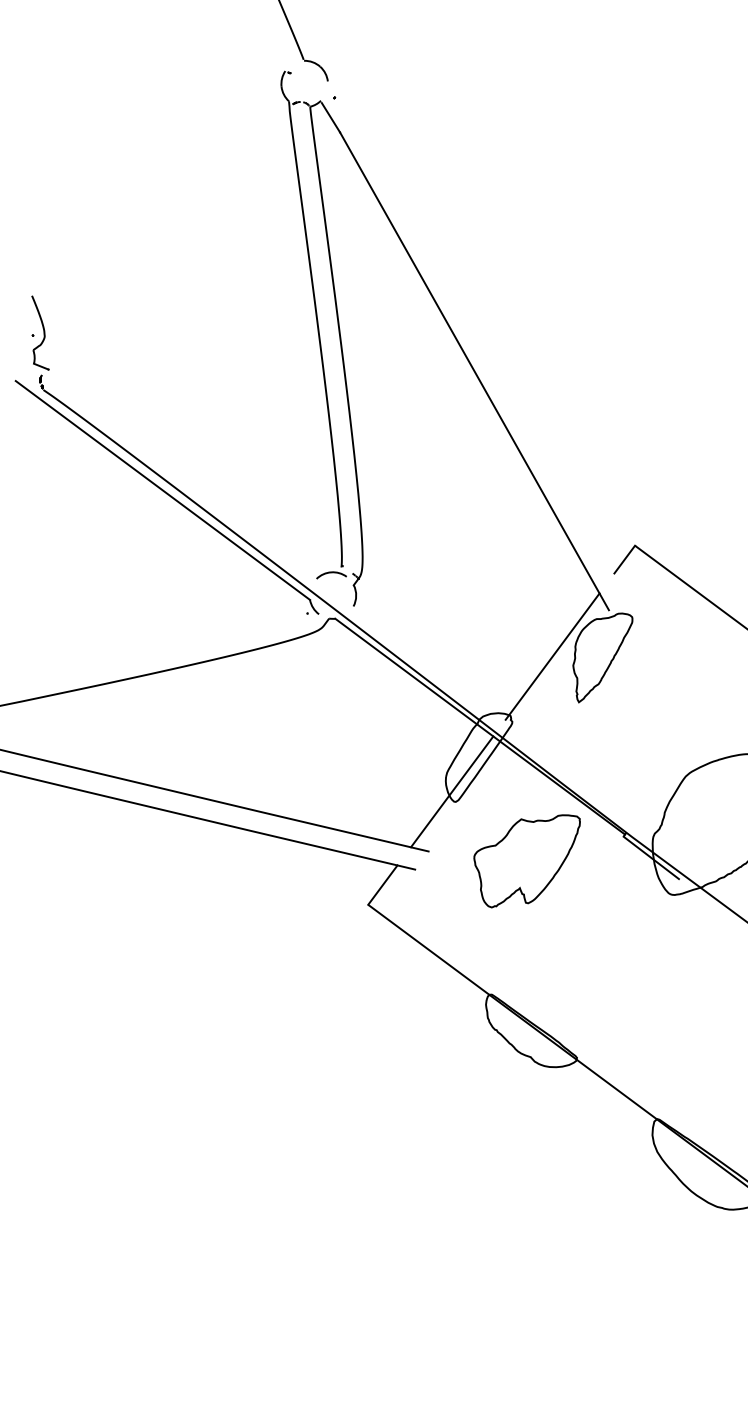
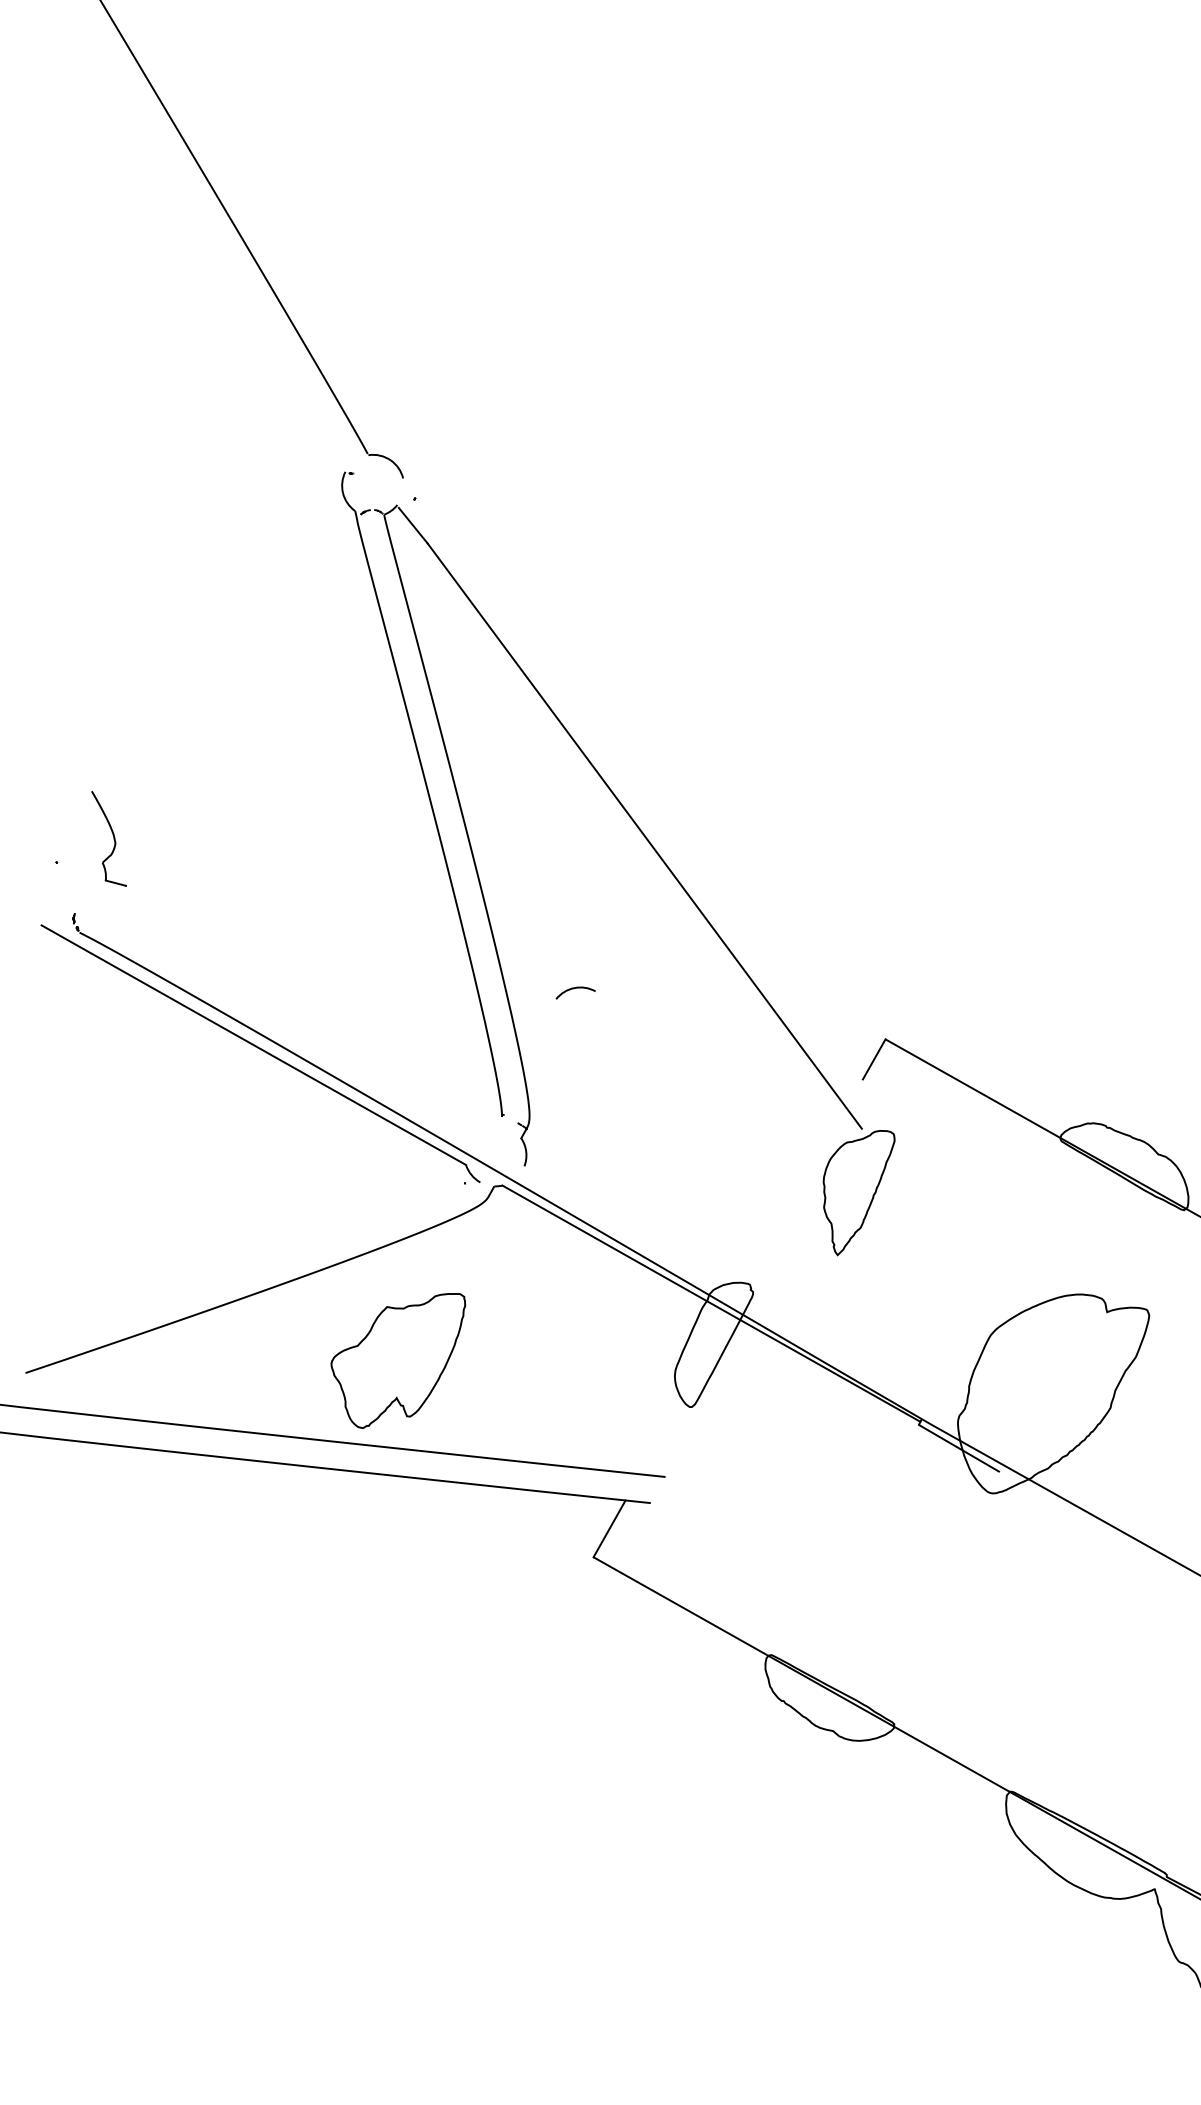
part: (40, 332) -> (108, 838), moved
arc: (331, 573) -> (574, 989), moved
line: (552, 656) -> (794, 1199), removed
line: (452, 791) -> (685, 1394), removed
part: (524, 860) -> (398, 1360), moved

